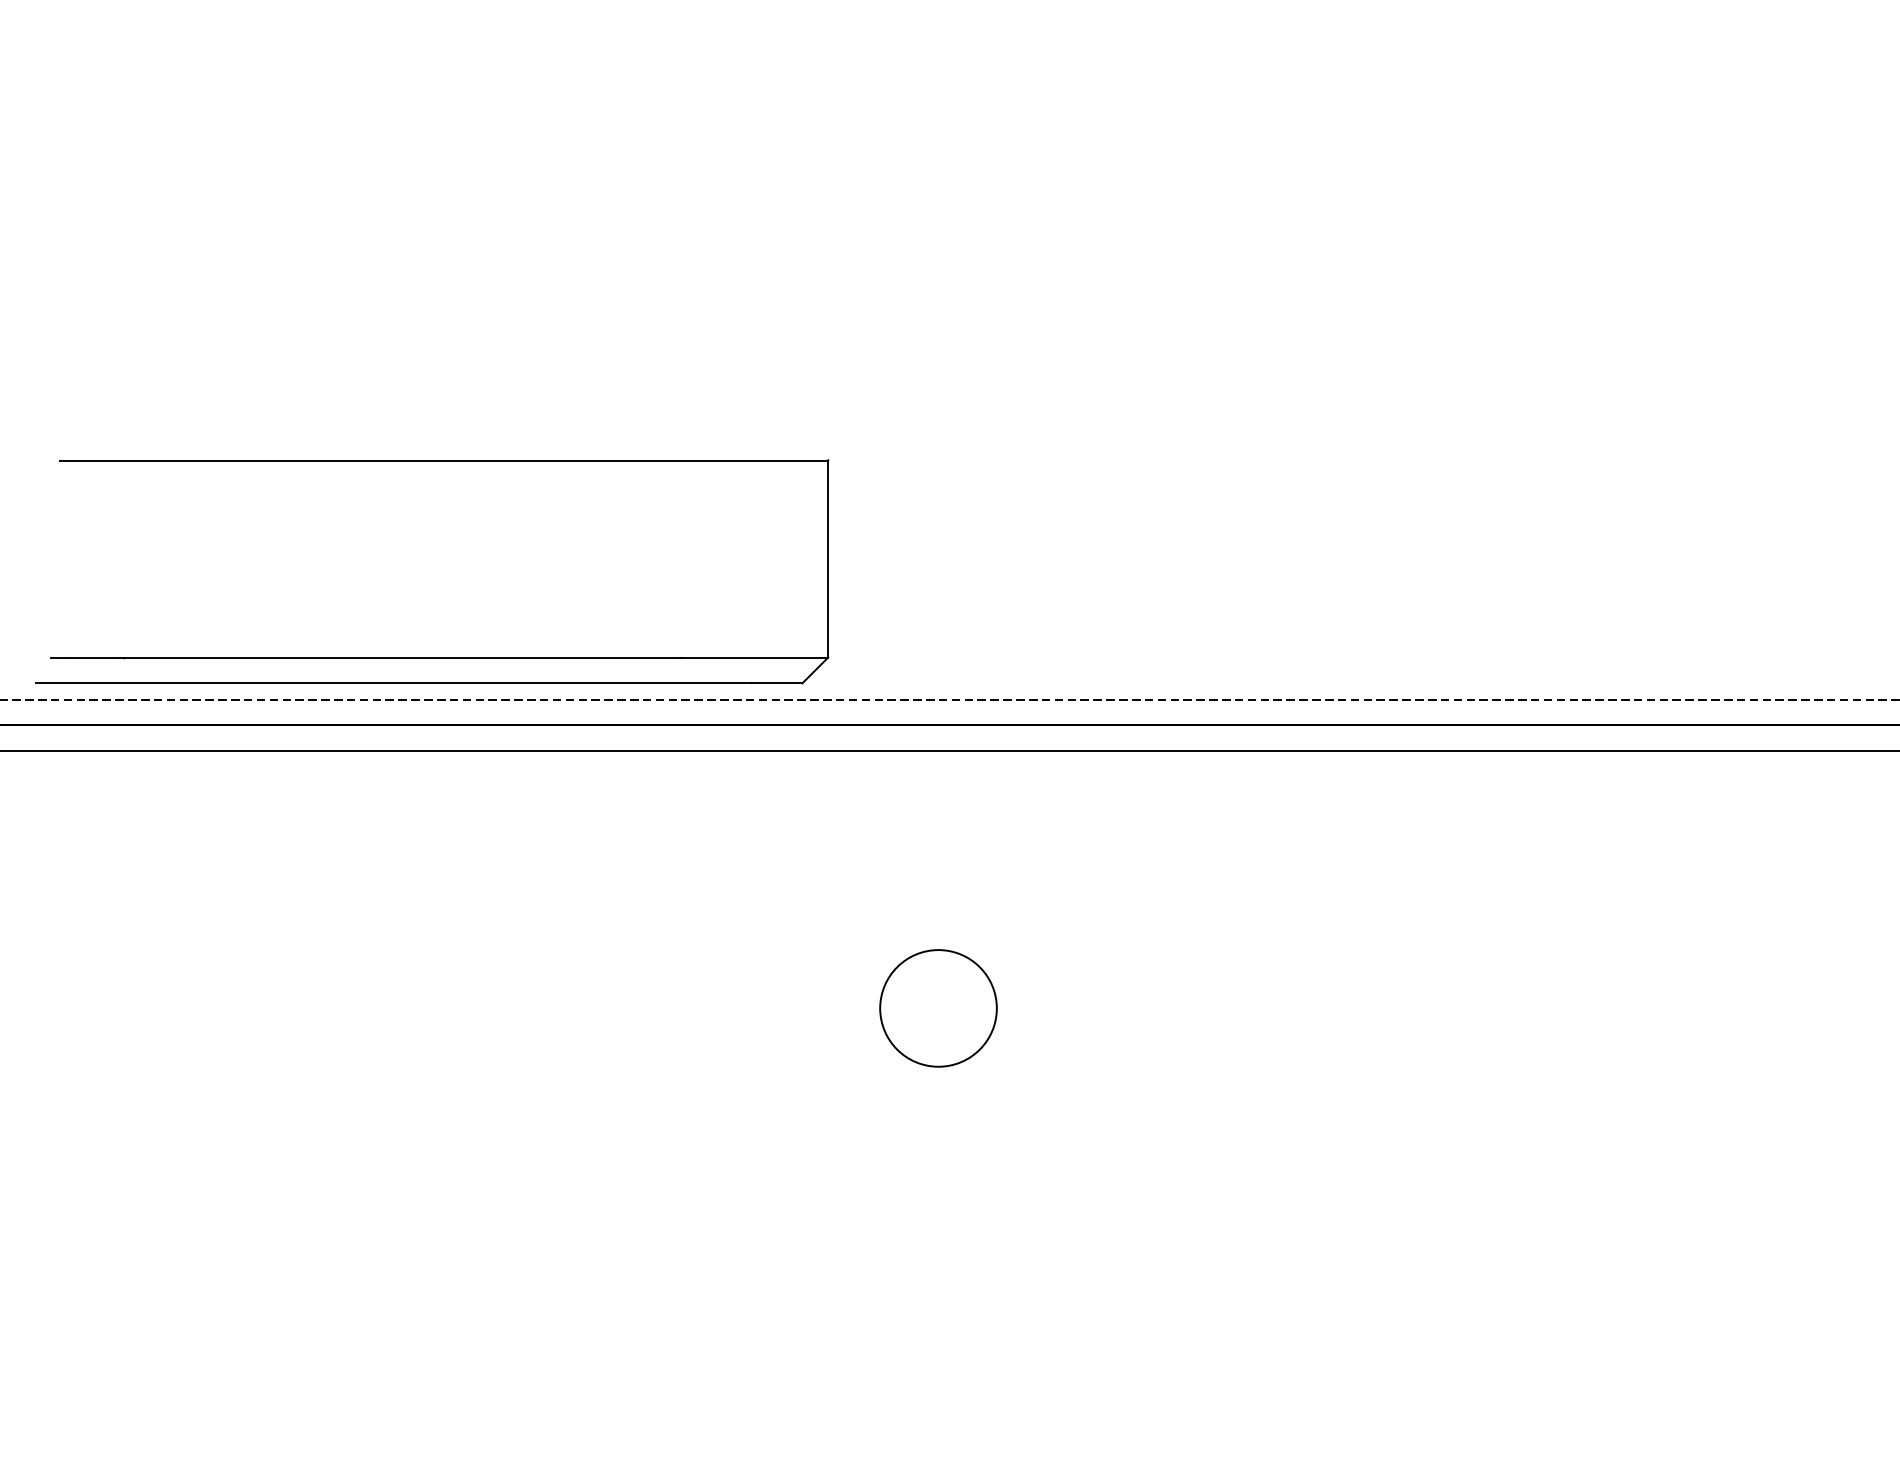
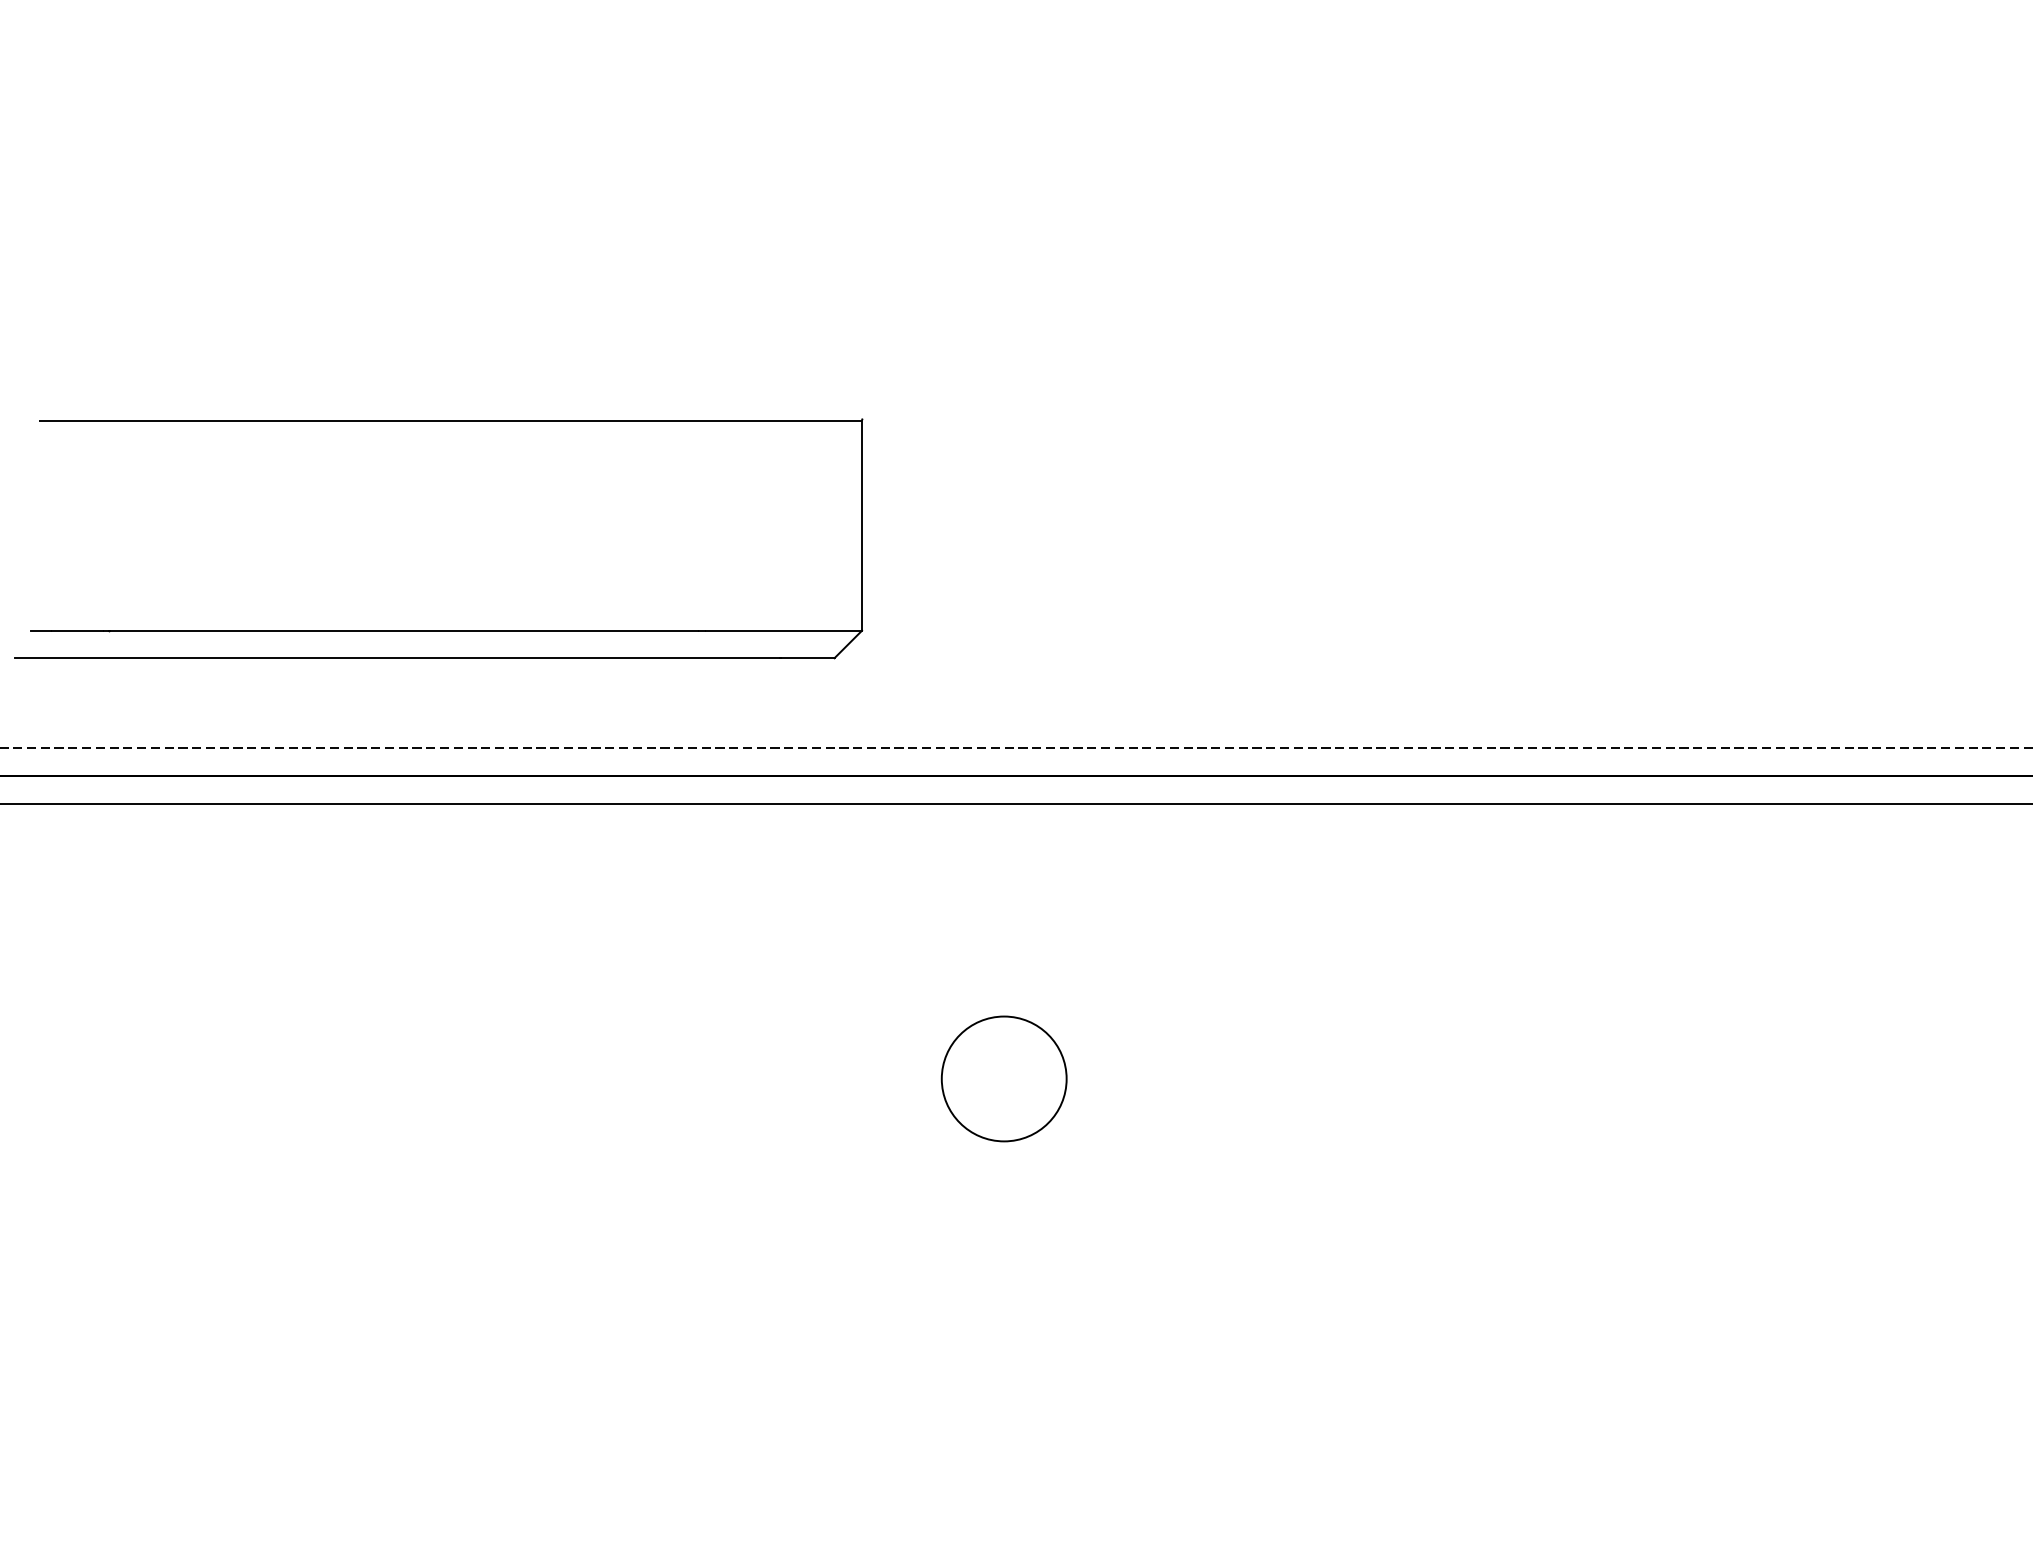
part: (432, 657) -> (438, 630), moved

